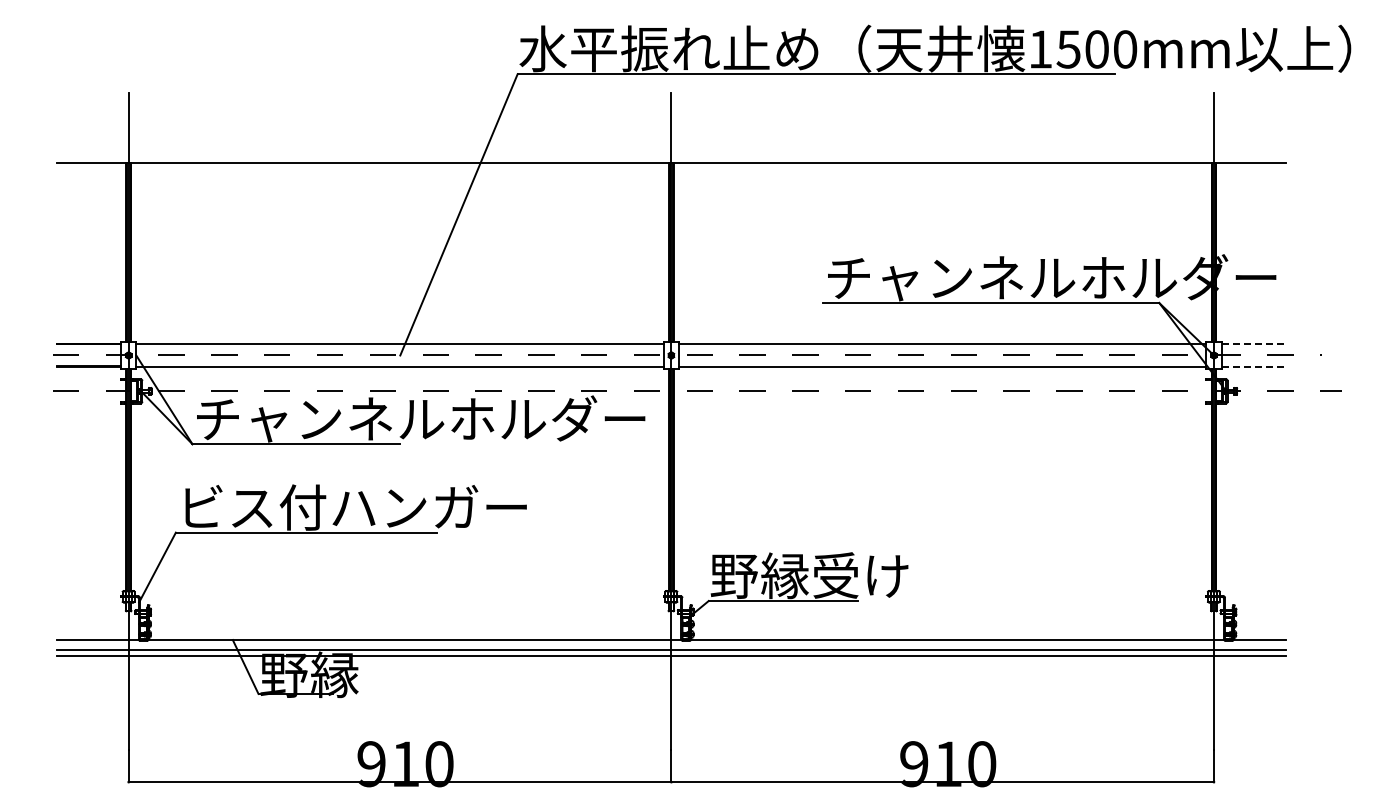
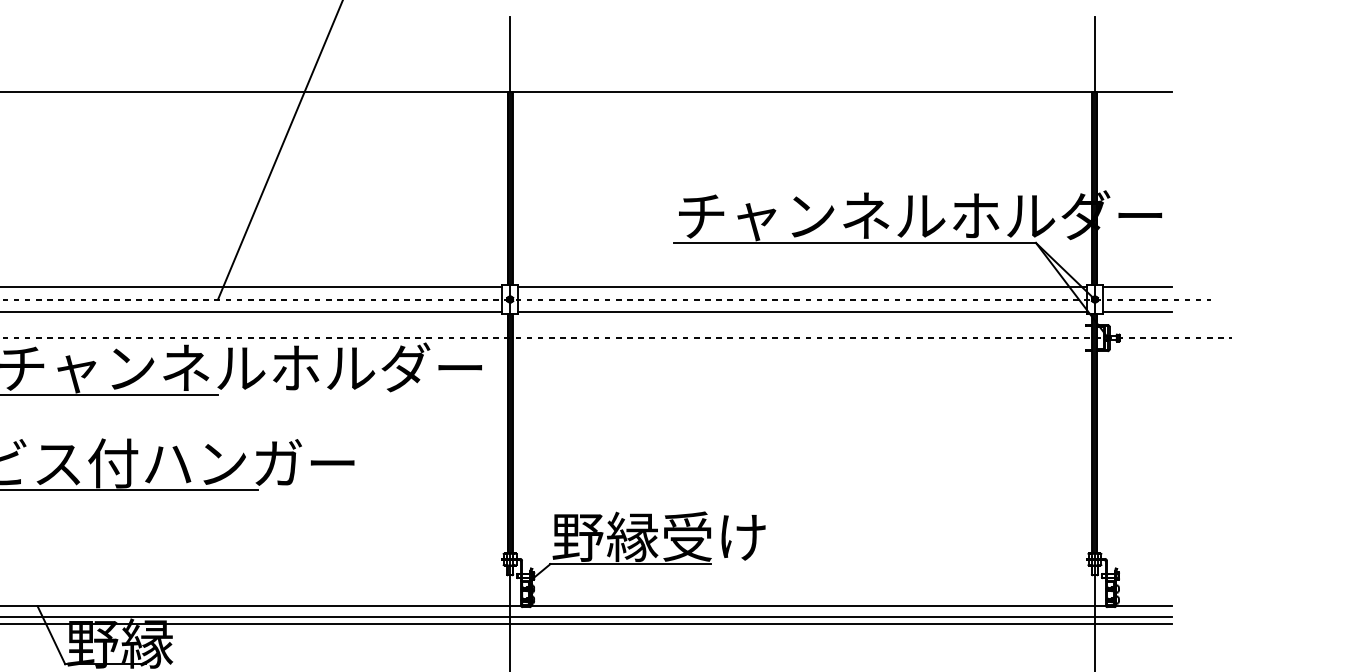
line: (1254, 343) -> (1138, 286), dashed -> solid
line: (1254, 367) -> (1138, 312), dashed -> solid

